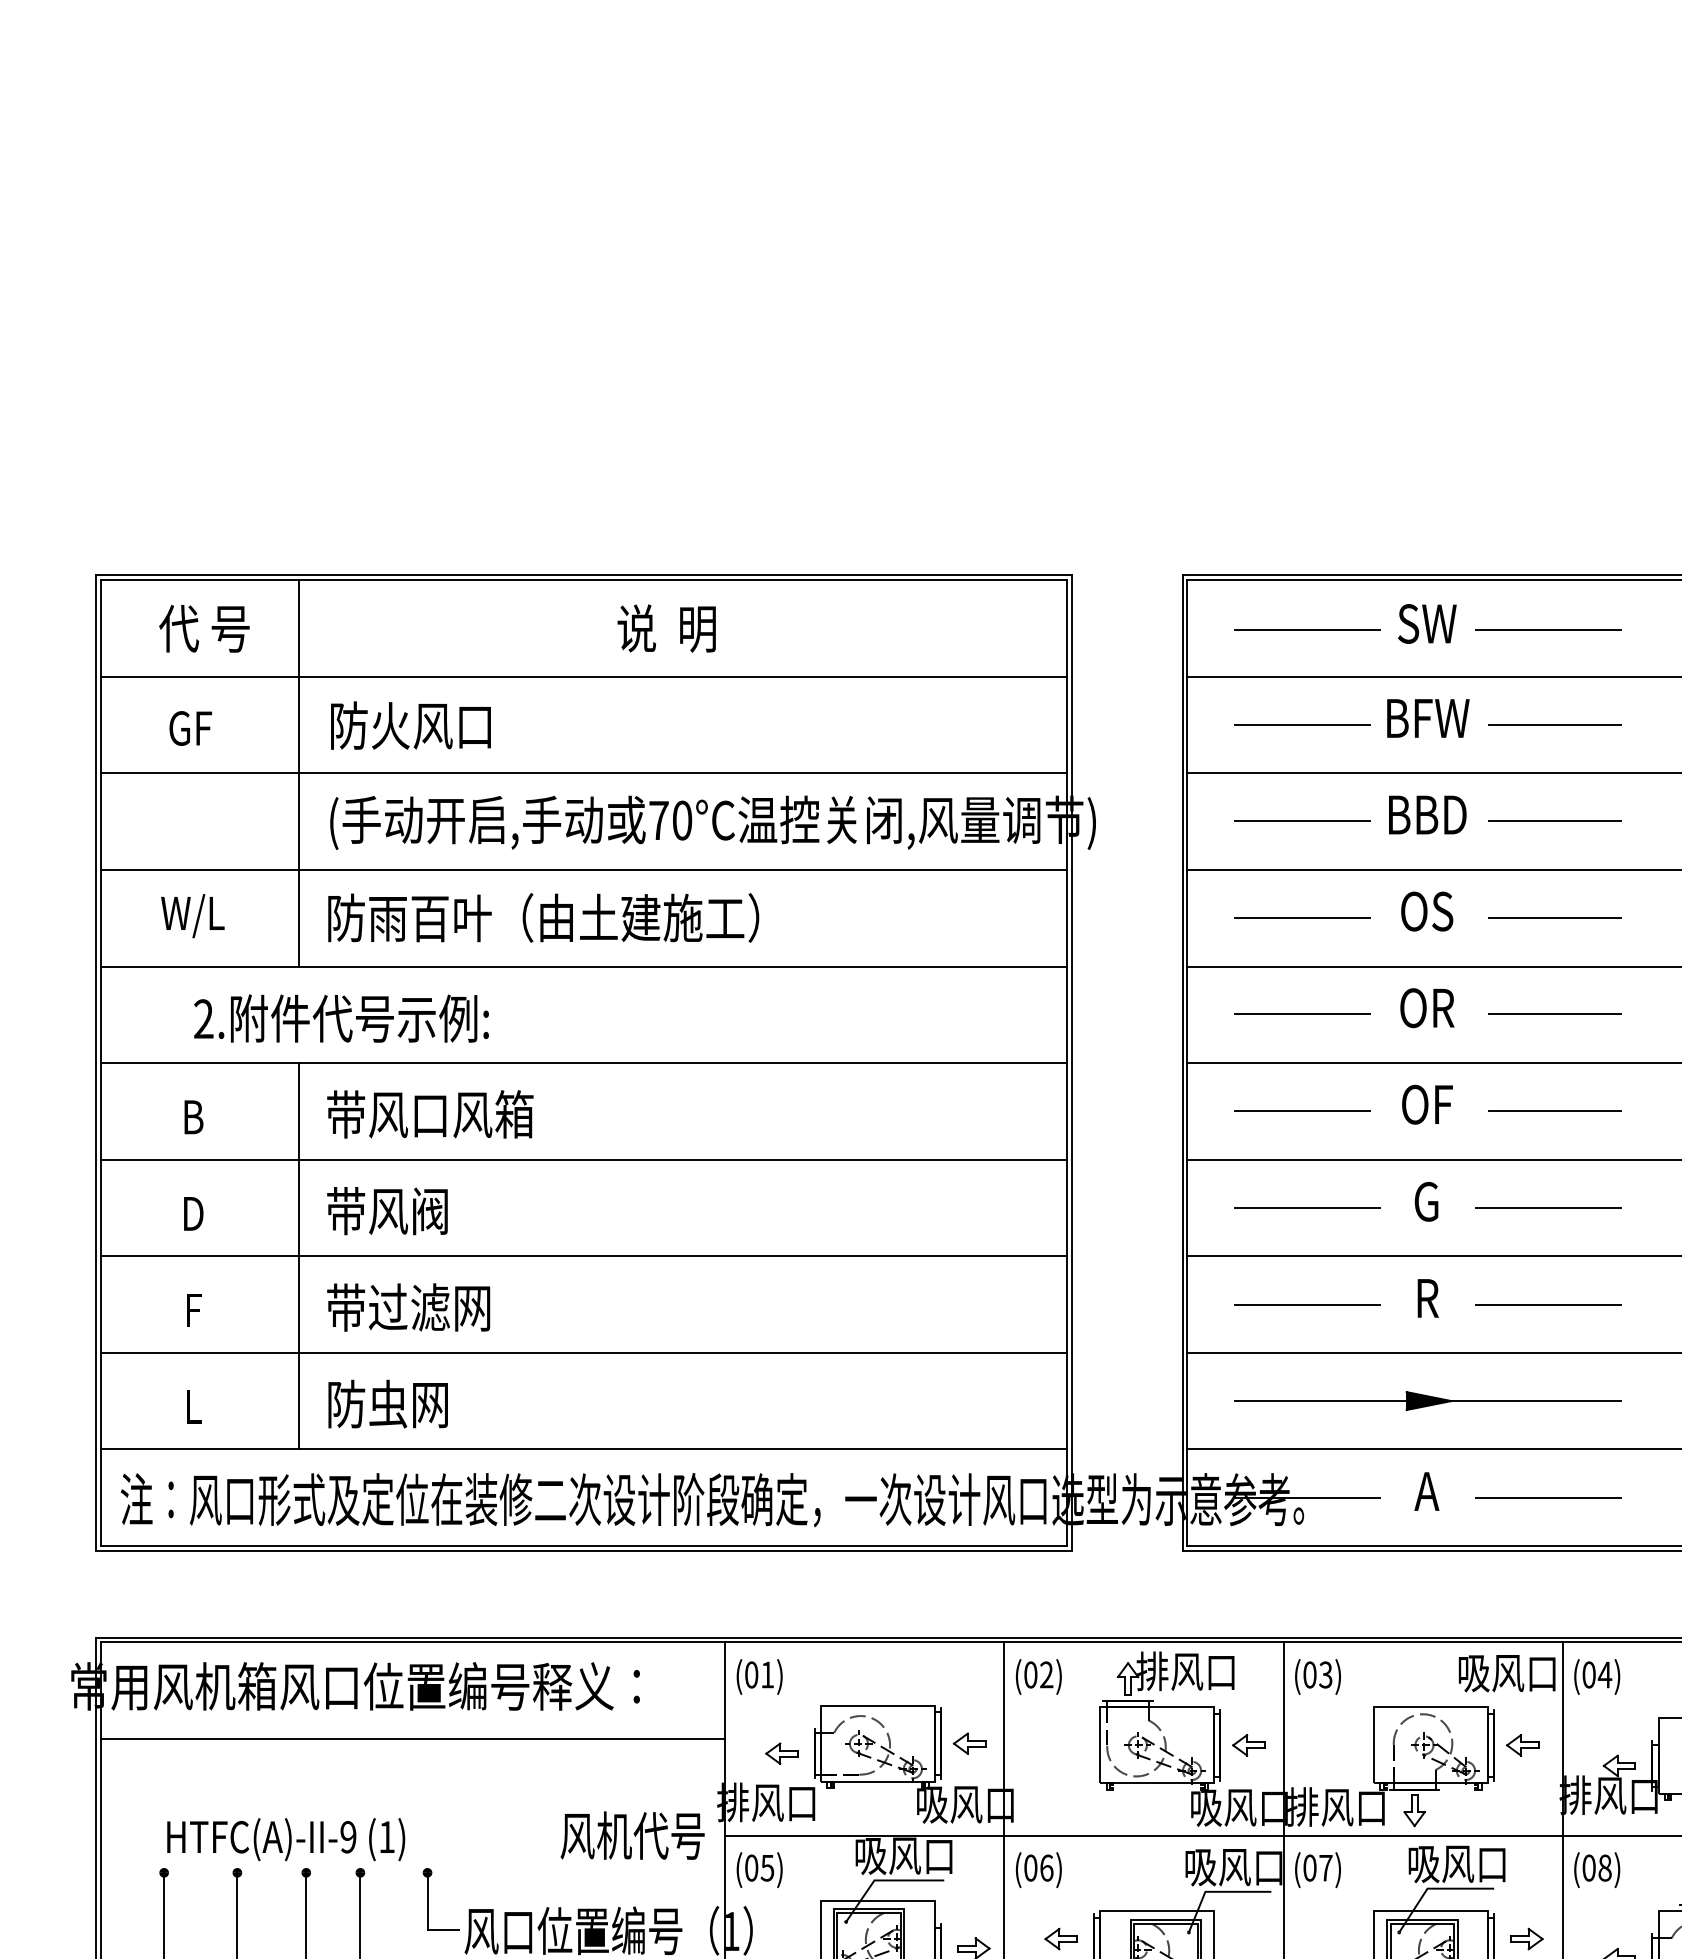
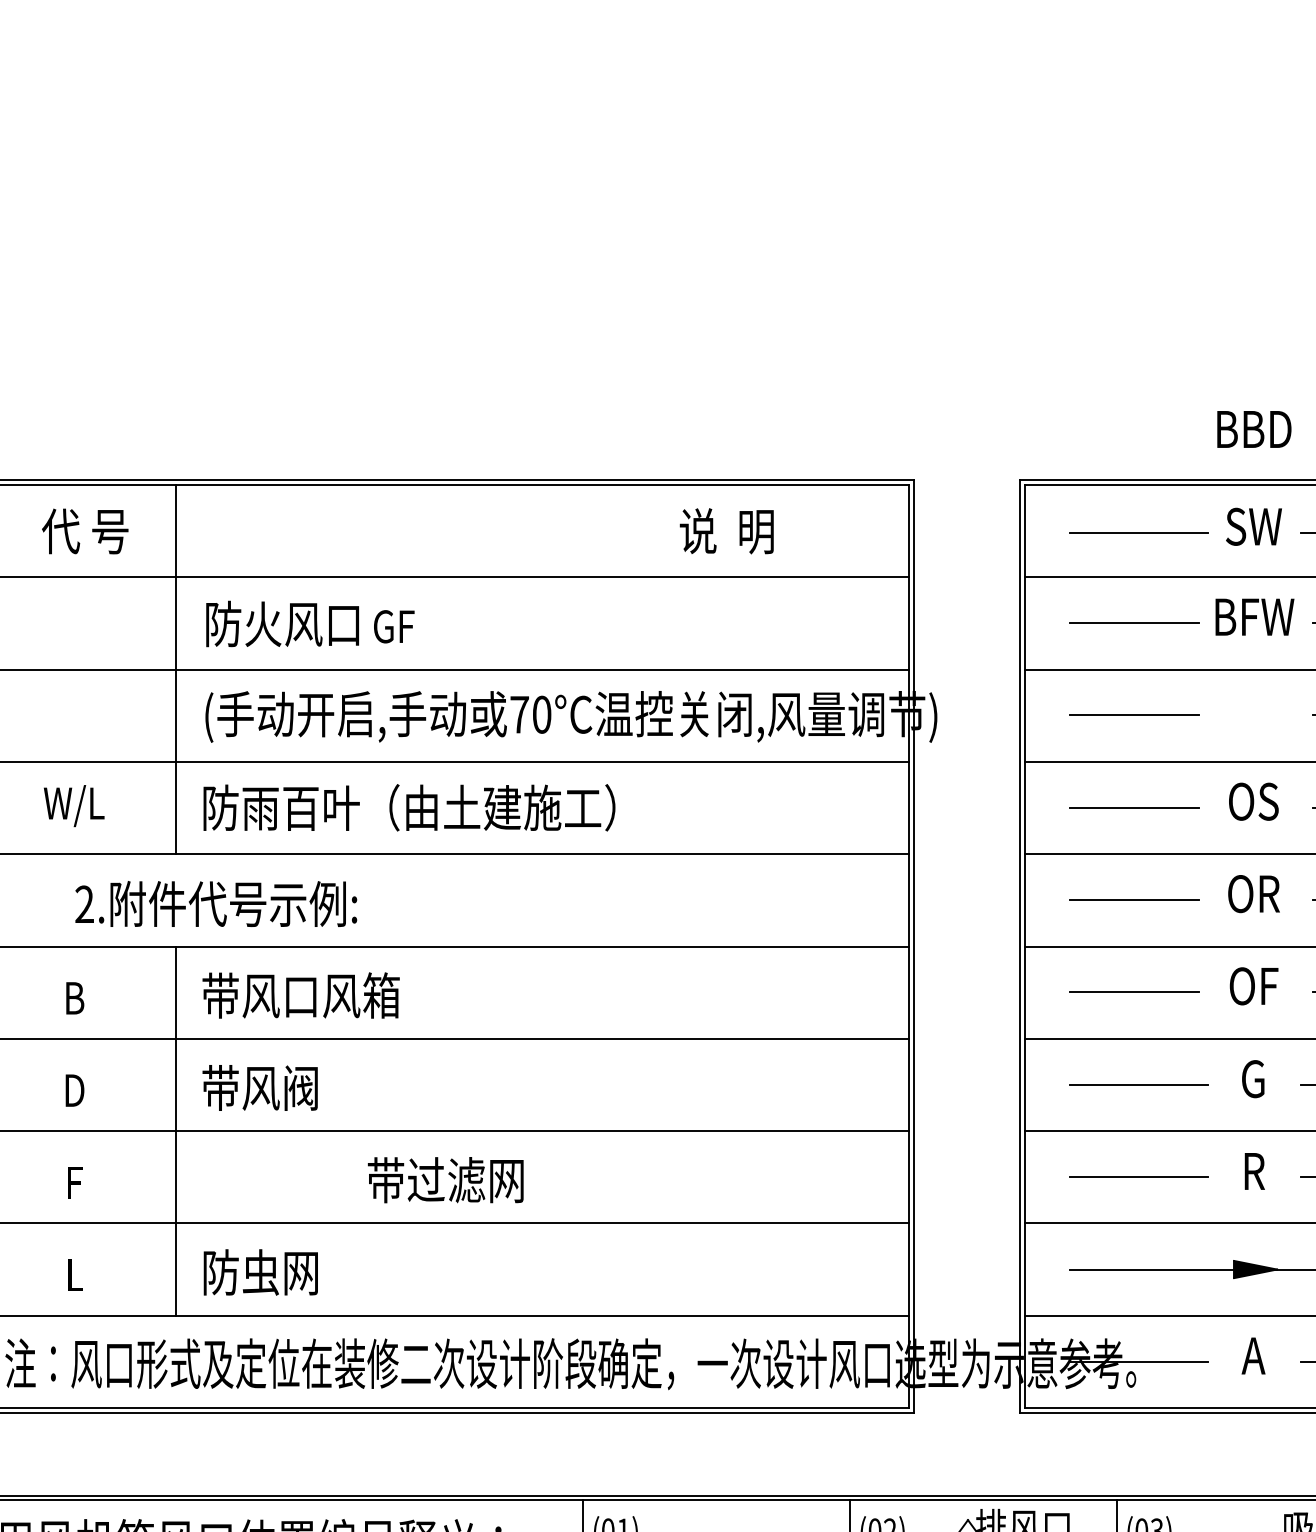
text: (666, 628) -> (726, 531), moved
text: (190, 728) -> (393, 626), moved
text: (1427, 814) -> (1254, 428), moved
text: (408, 1307) -> (445, 1180), moved

